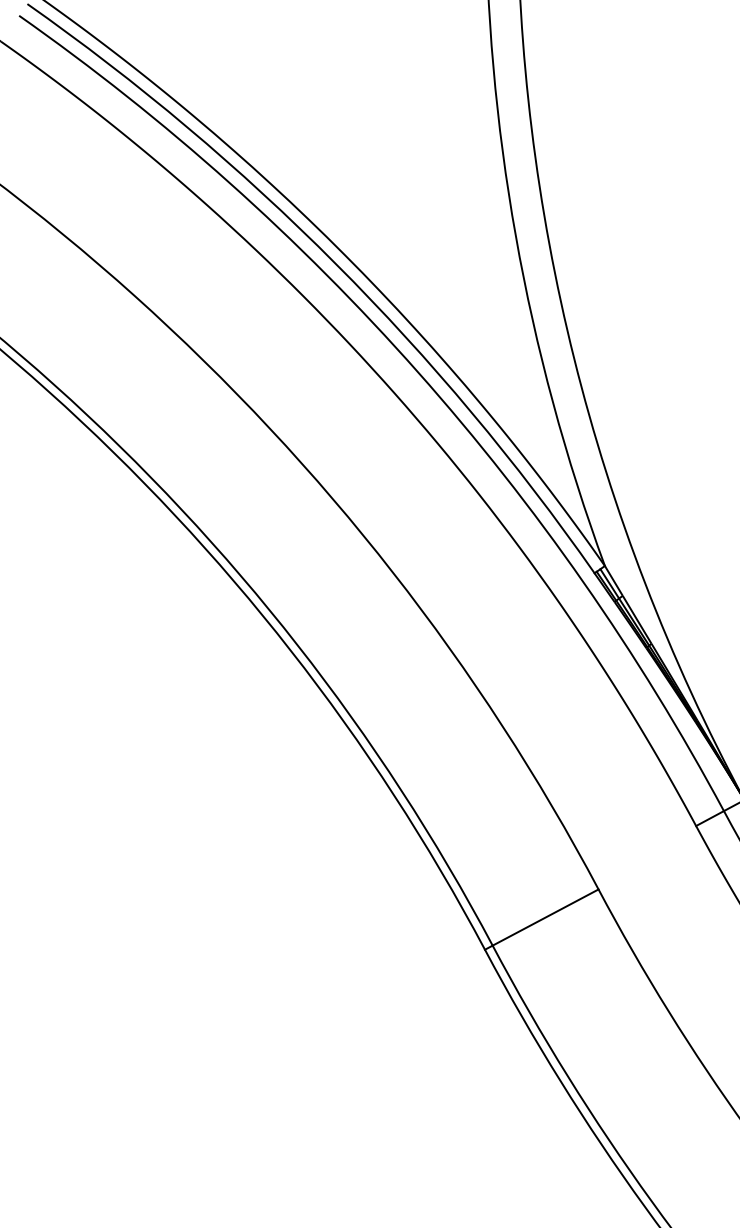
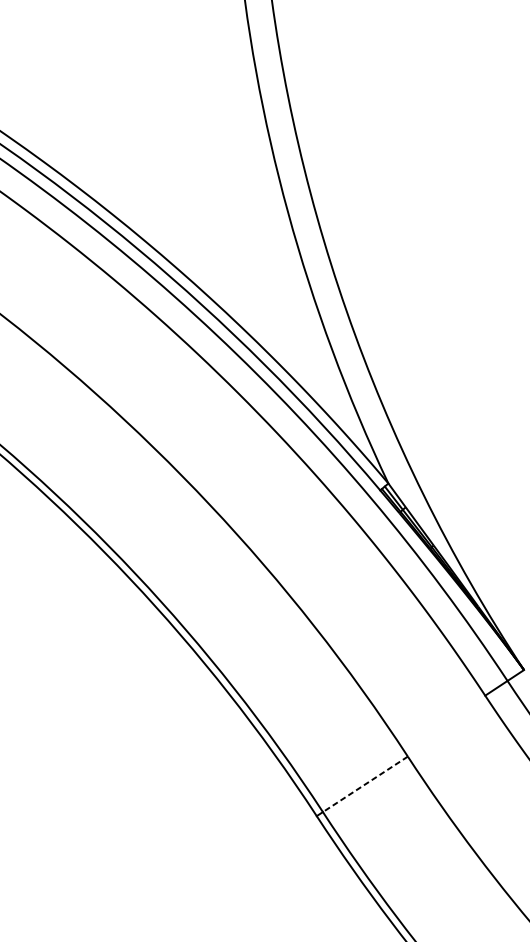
line: (545, 917) -> (365, 784), solid -> dashed

